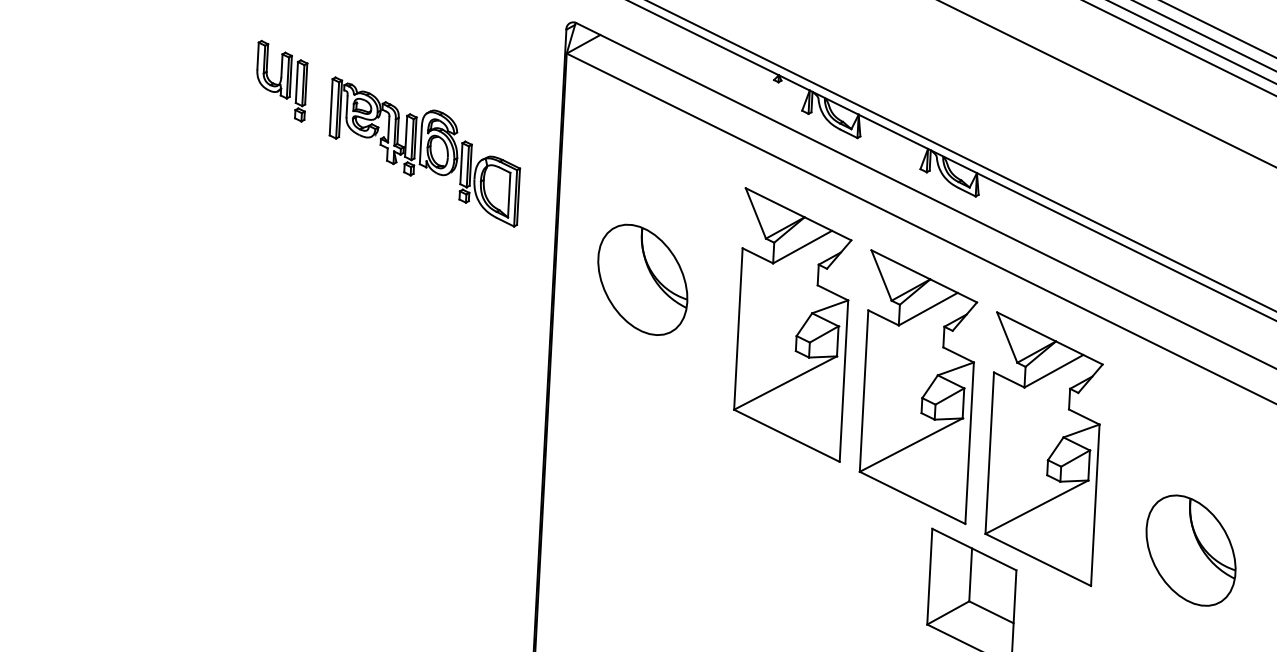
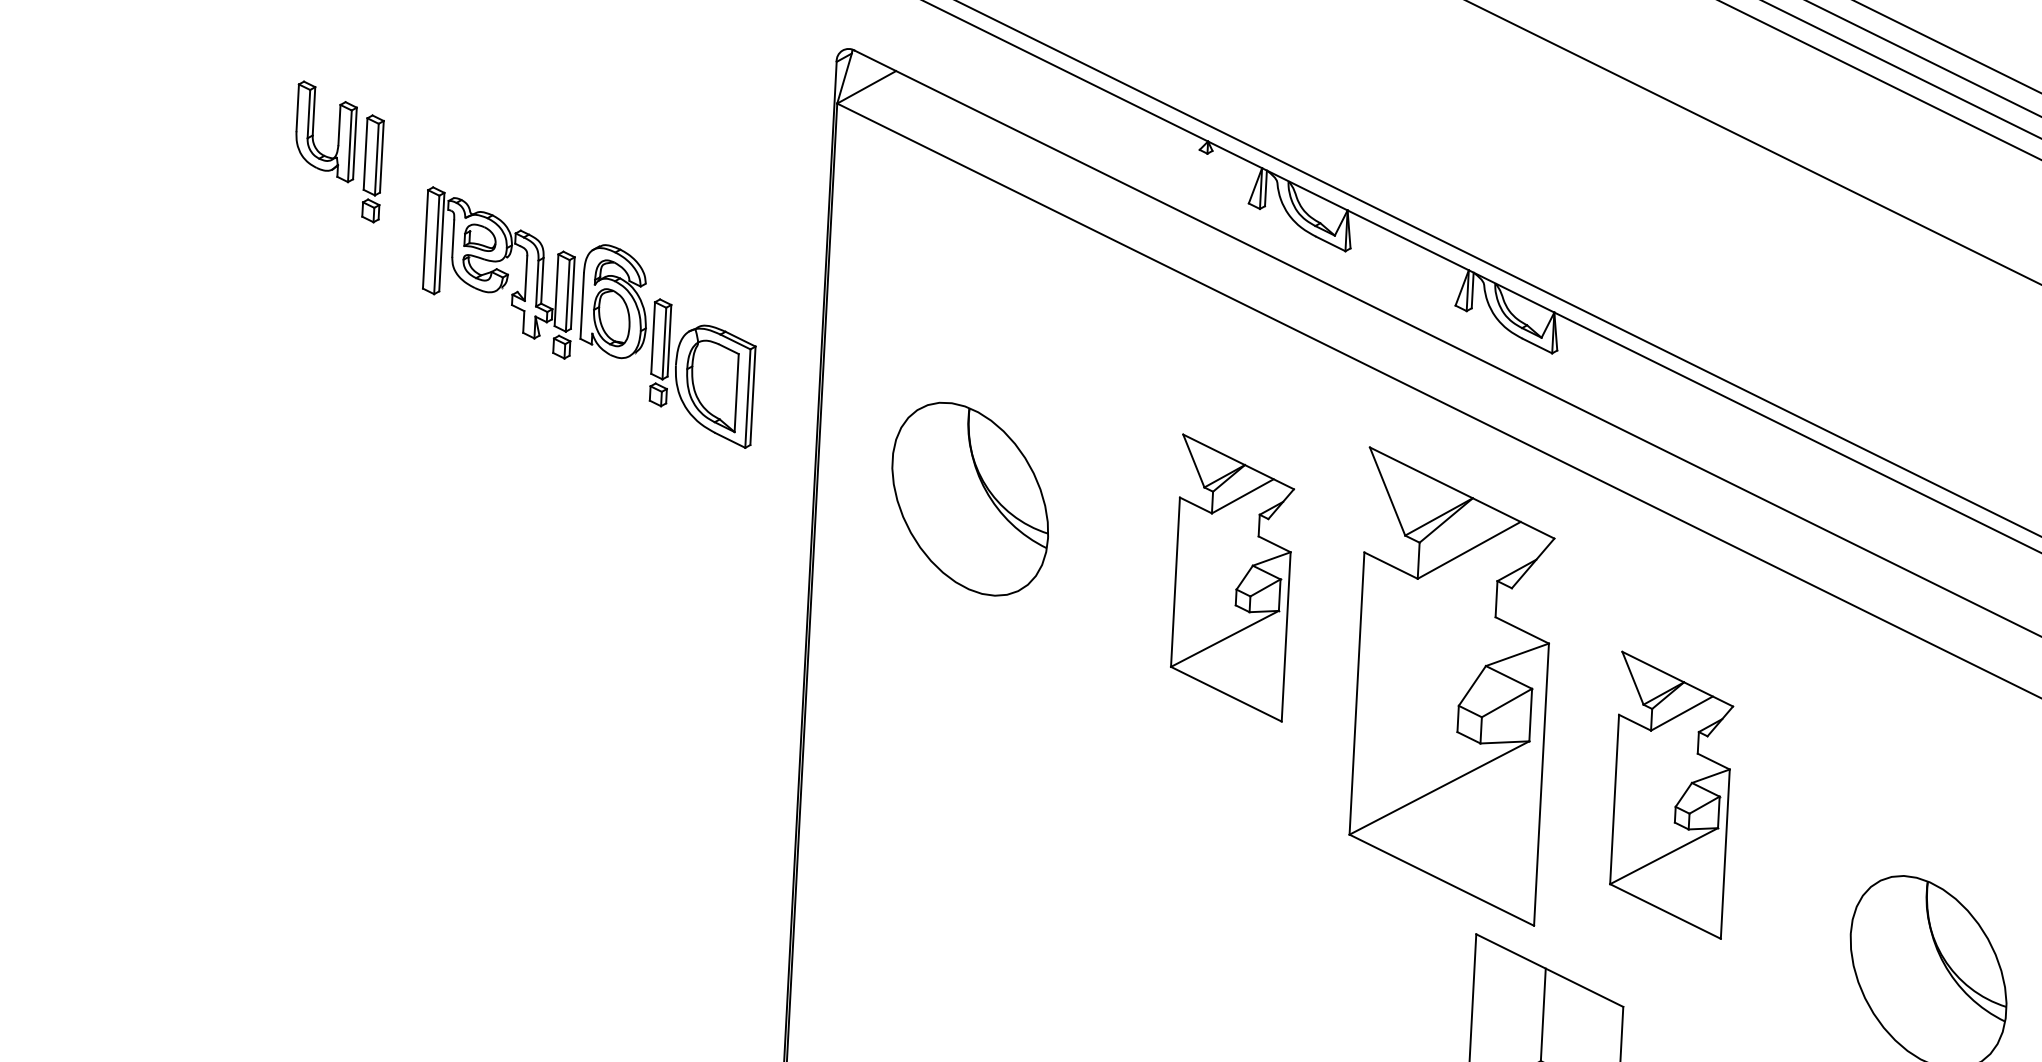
part: (424, 151) -> (588, 316), moved
part: (792, 324) -> (1231, 577), size x0.6
part: (1043, 449) -> (1670, 795), size x0.6

